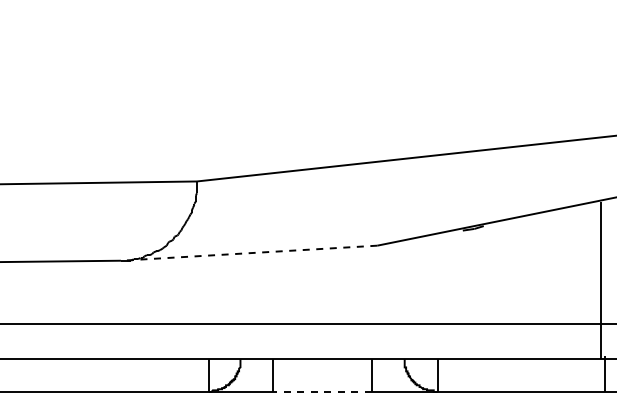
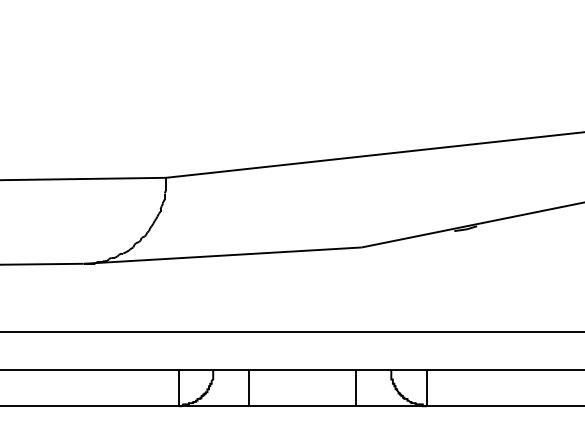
line: (248, 253) -> (221, 255), dashed -> solid
line: (322, 392) -> (302, 406), dashed -> solid

